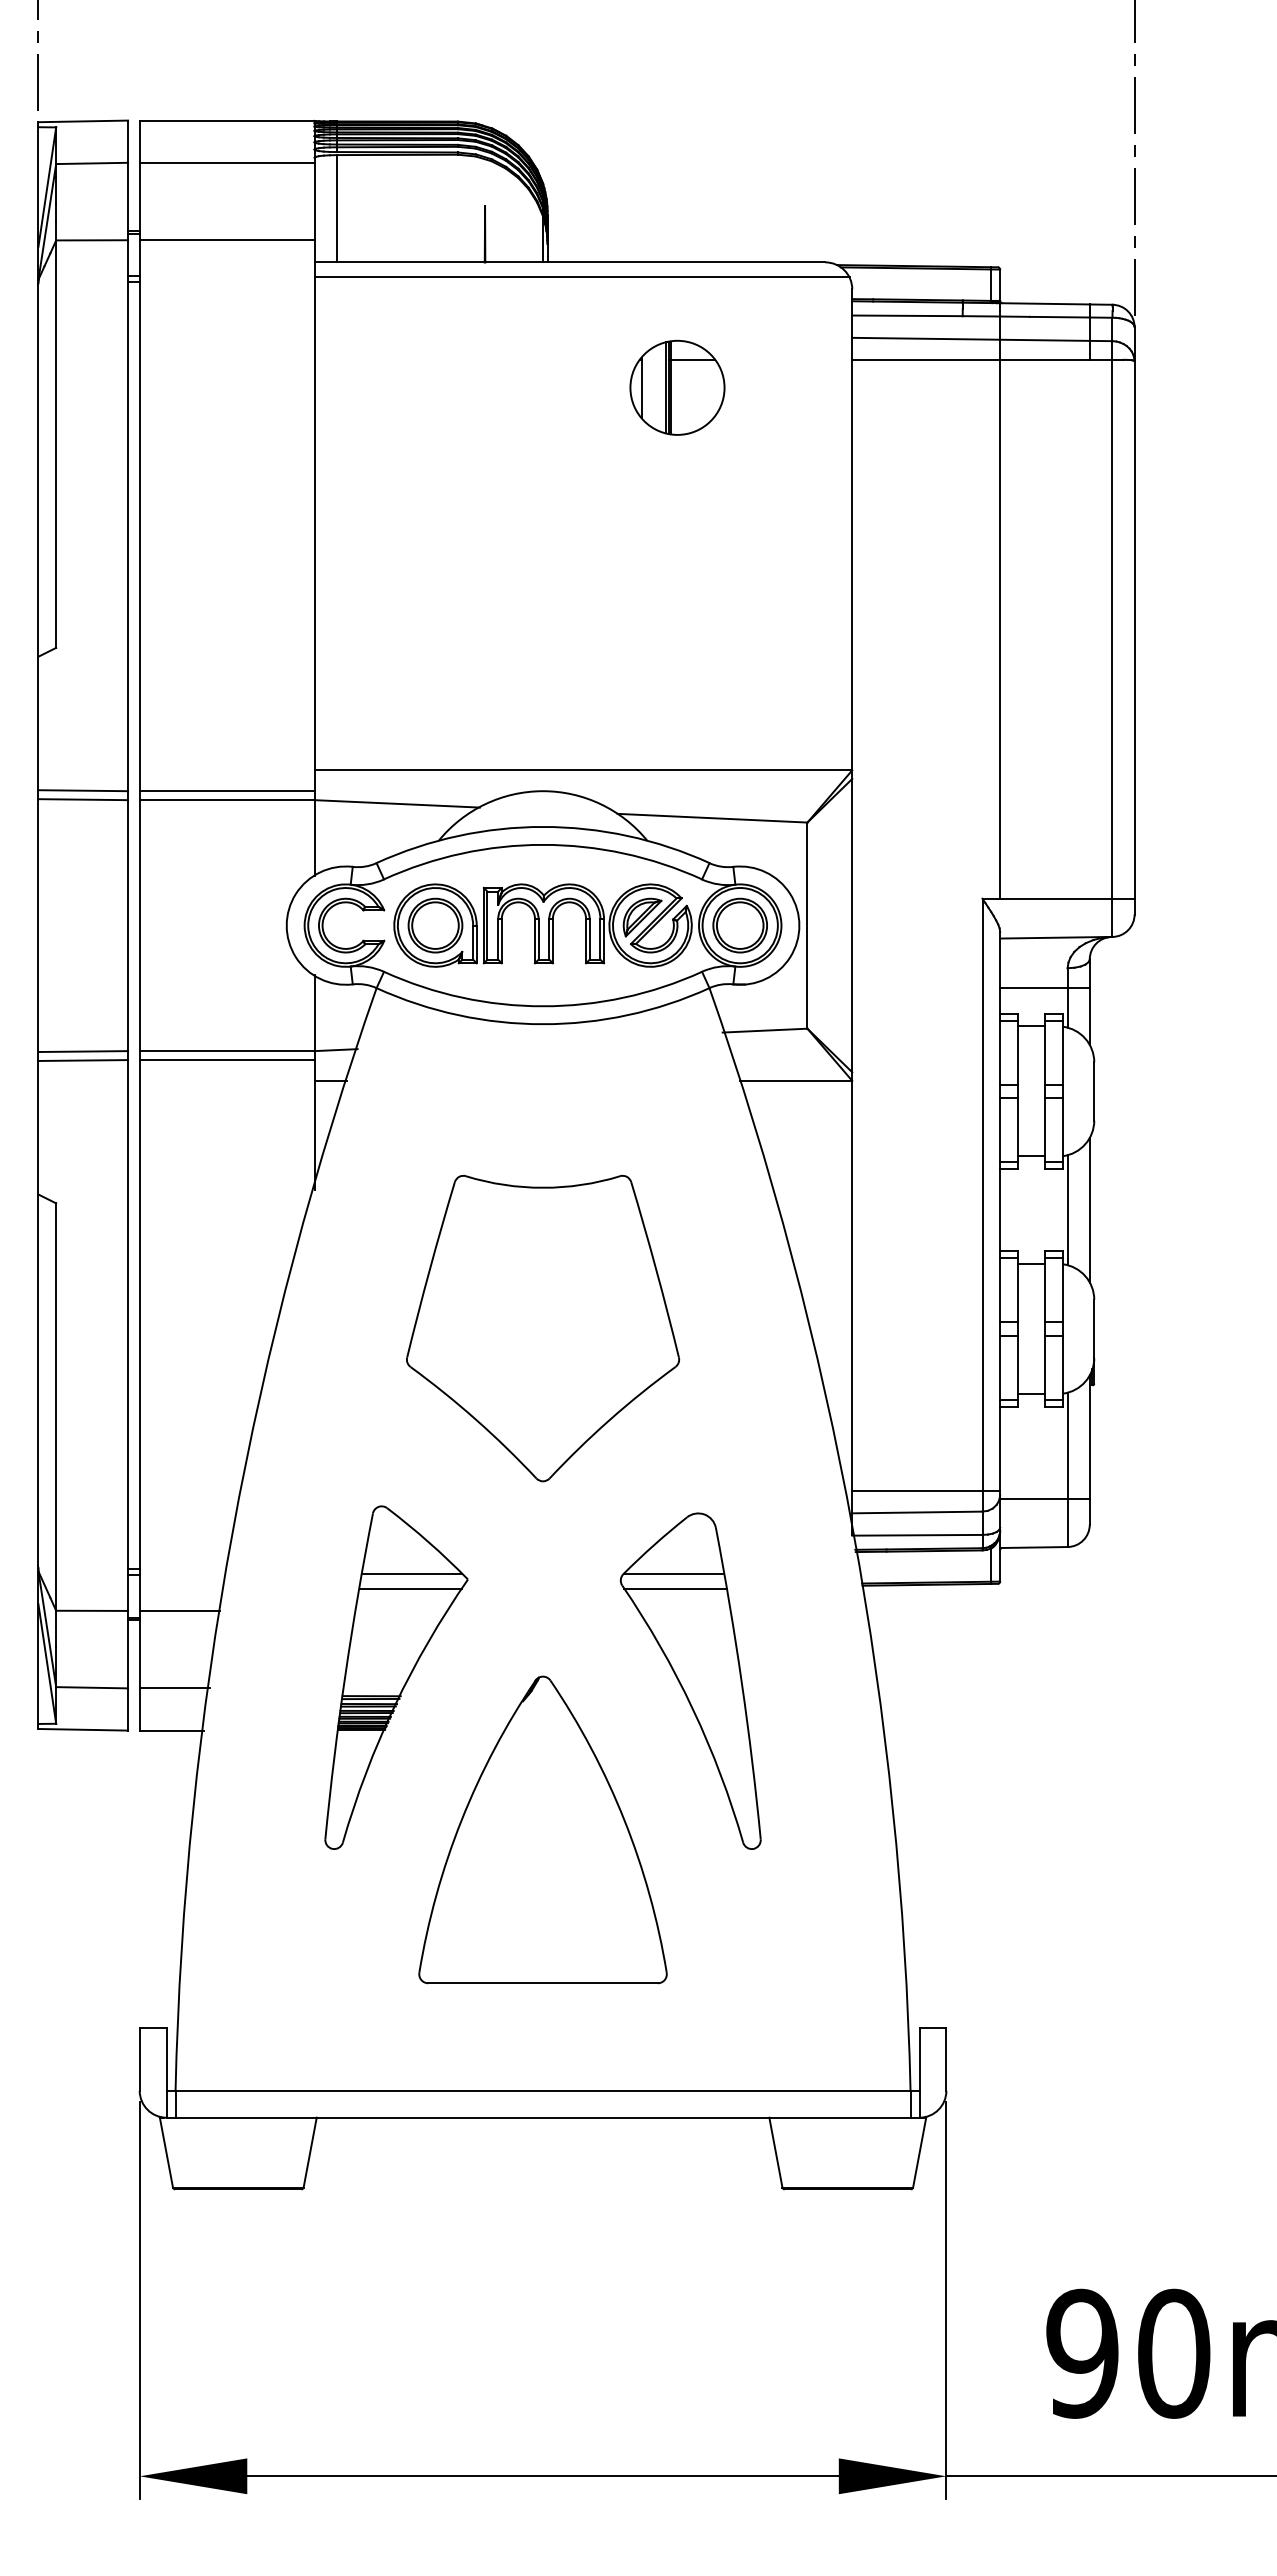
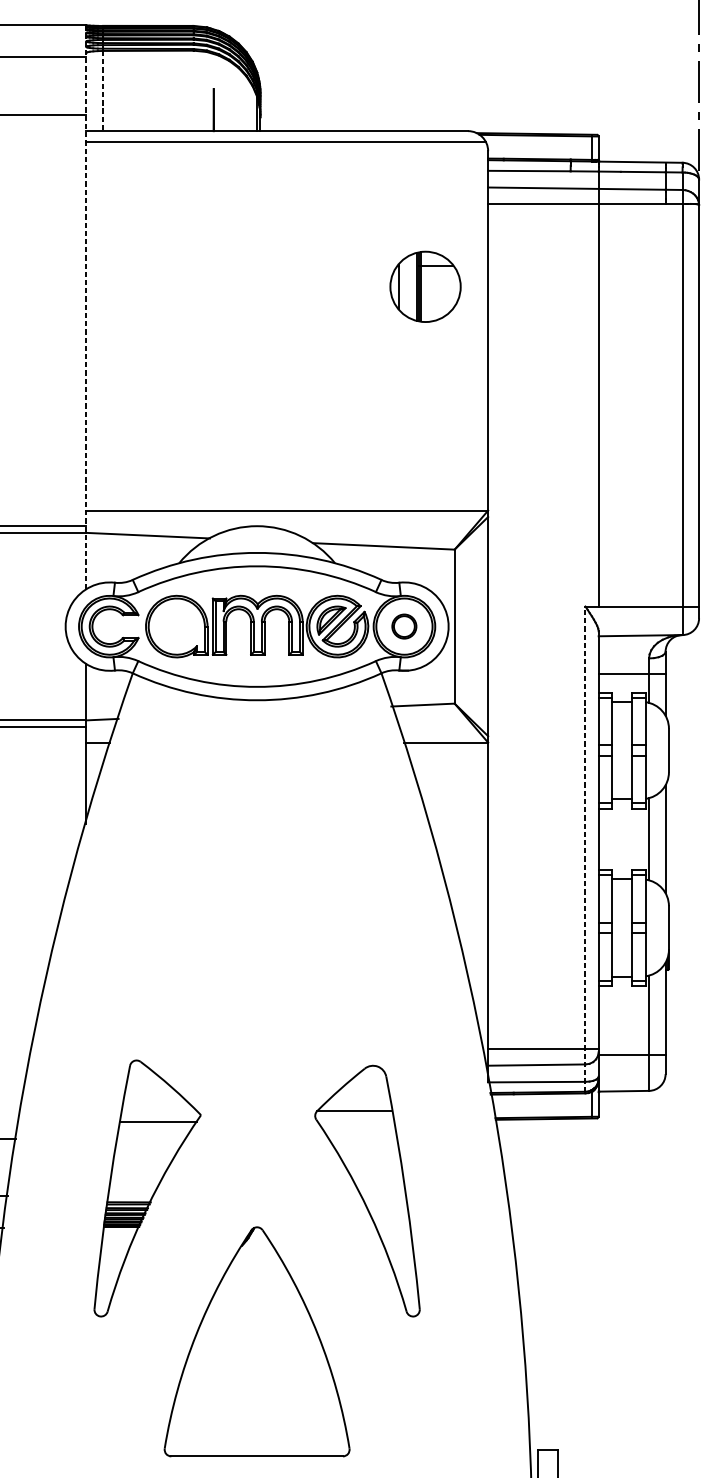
line: (336, 208) -> (102, 90), solid -> dashed
part: (677, 387) -> (425, 286), moved
line: (314, 499) -> (86, 308), solid -> dashed
part: (435, 925) -> (176, 626), removed
part: (739, 925) -> (403, 626), size x0.6
line: (982, 1223) -> (585, 849), solid -> dashed
part: (543, 1328) -> (257, 927), removed
line: (412, 1573) -> (159, 1110), removed
line: (675, 1588) -> (356, 1121), removed
part: (542, 1829) -> (256, 1341), moved

